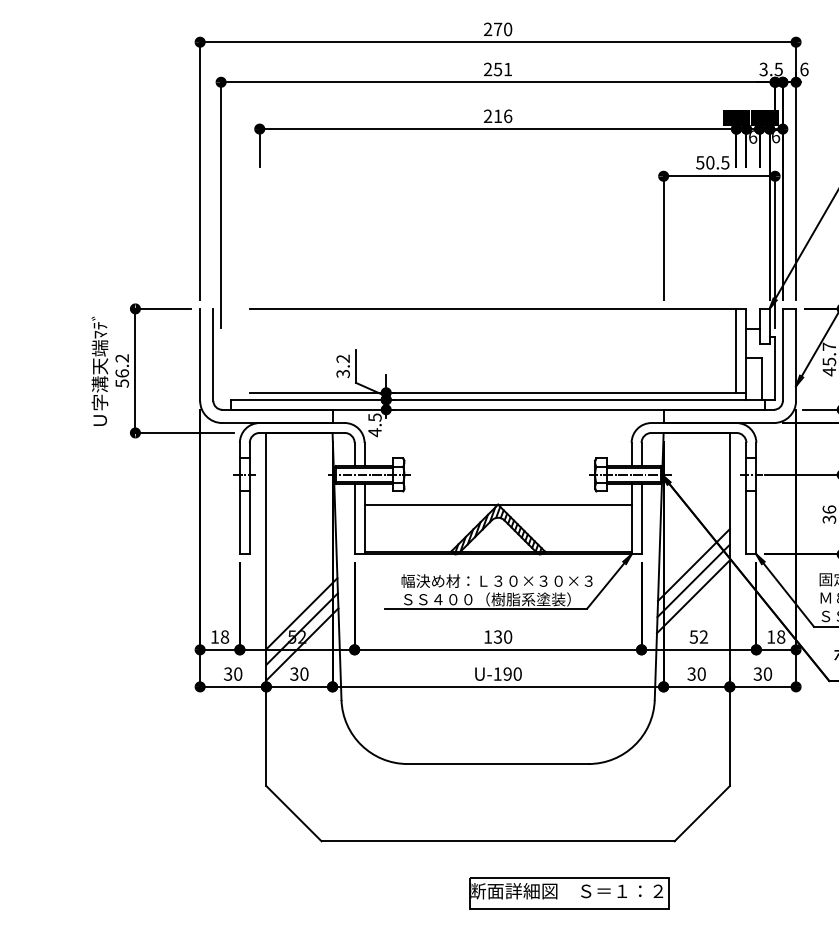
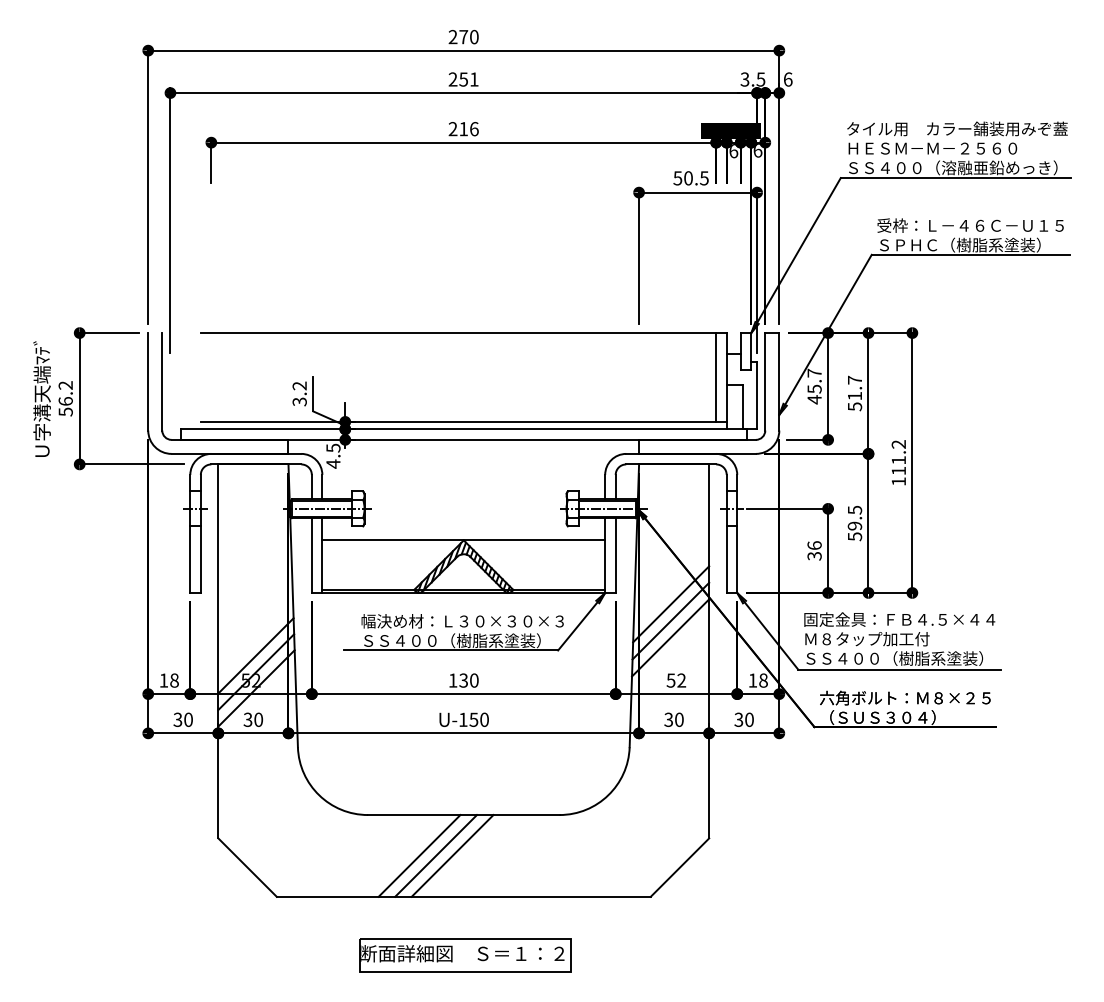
text: (507, 673) -> (473, 719), U-190 -> U-150
line: (456, 802) -> (419, 855), added
line: (471, 802) -> (435, 855), added
line: (487, 802) -> (452, 855), added
part: (569, 892) -> (465, 955), moved

